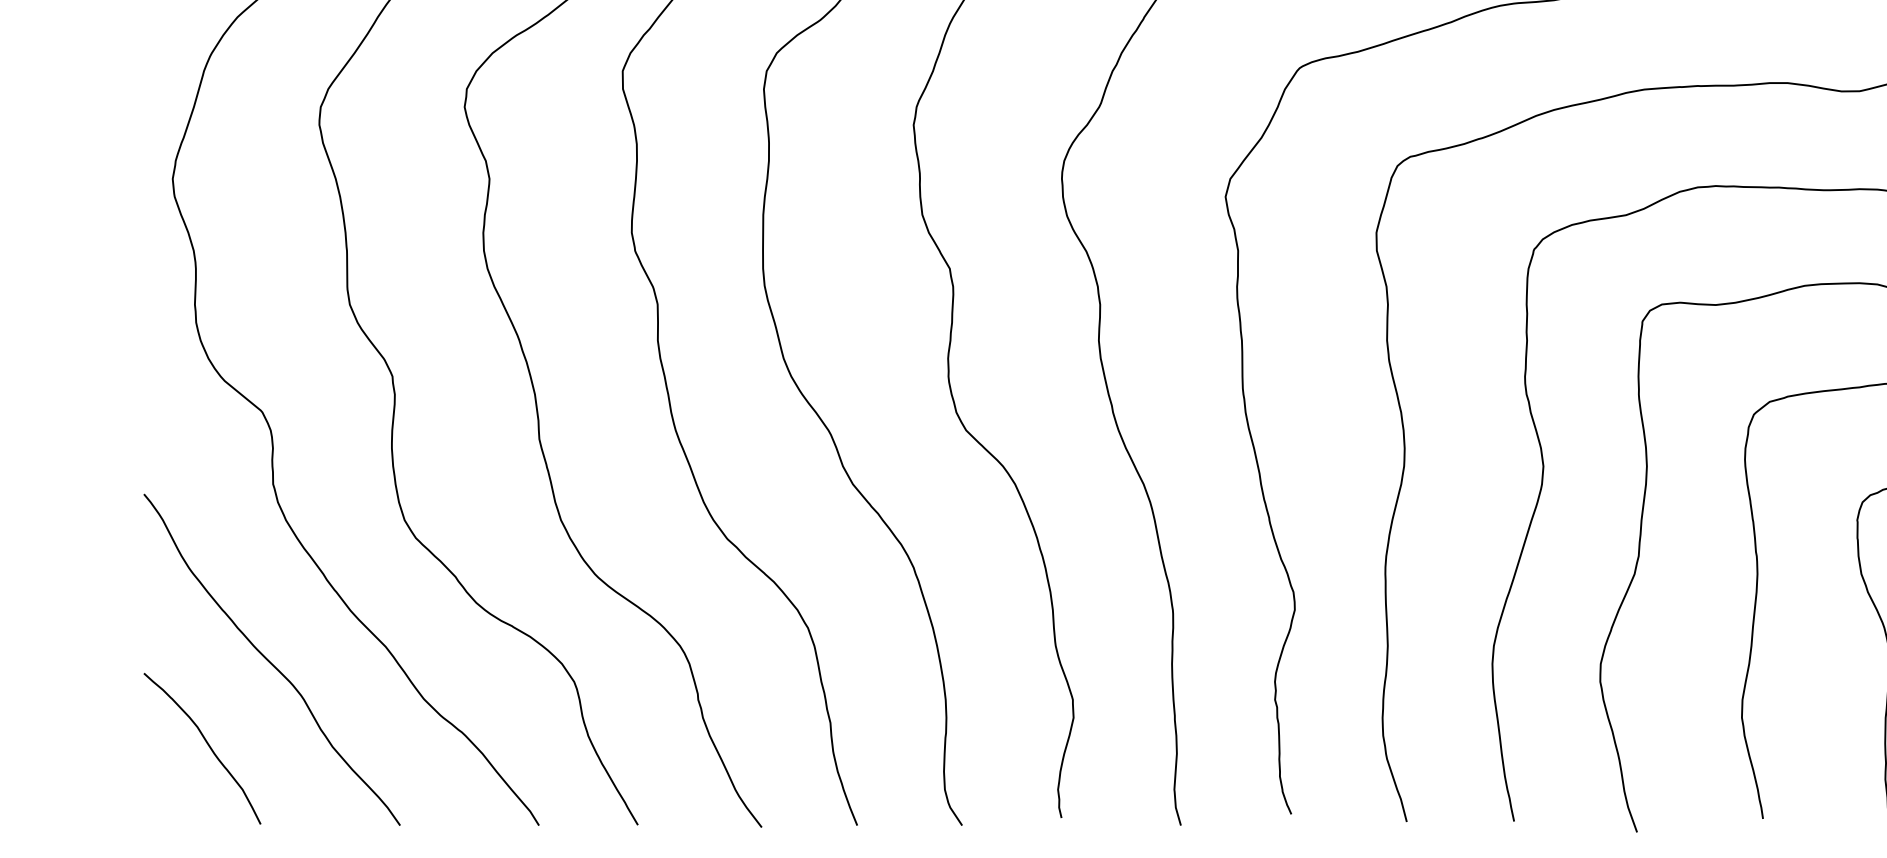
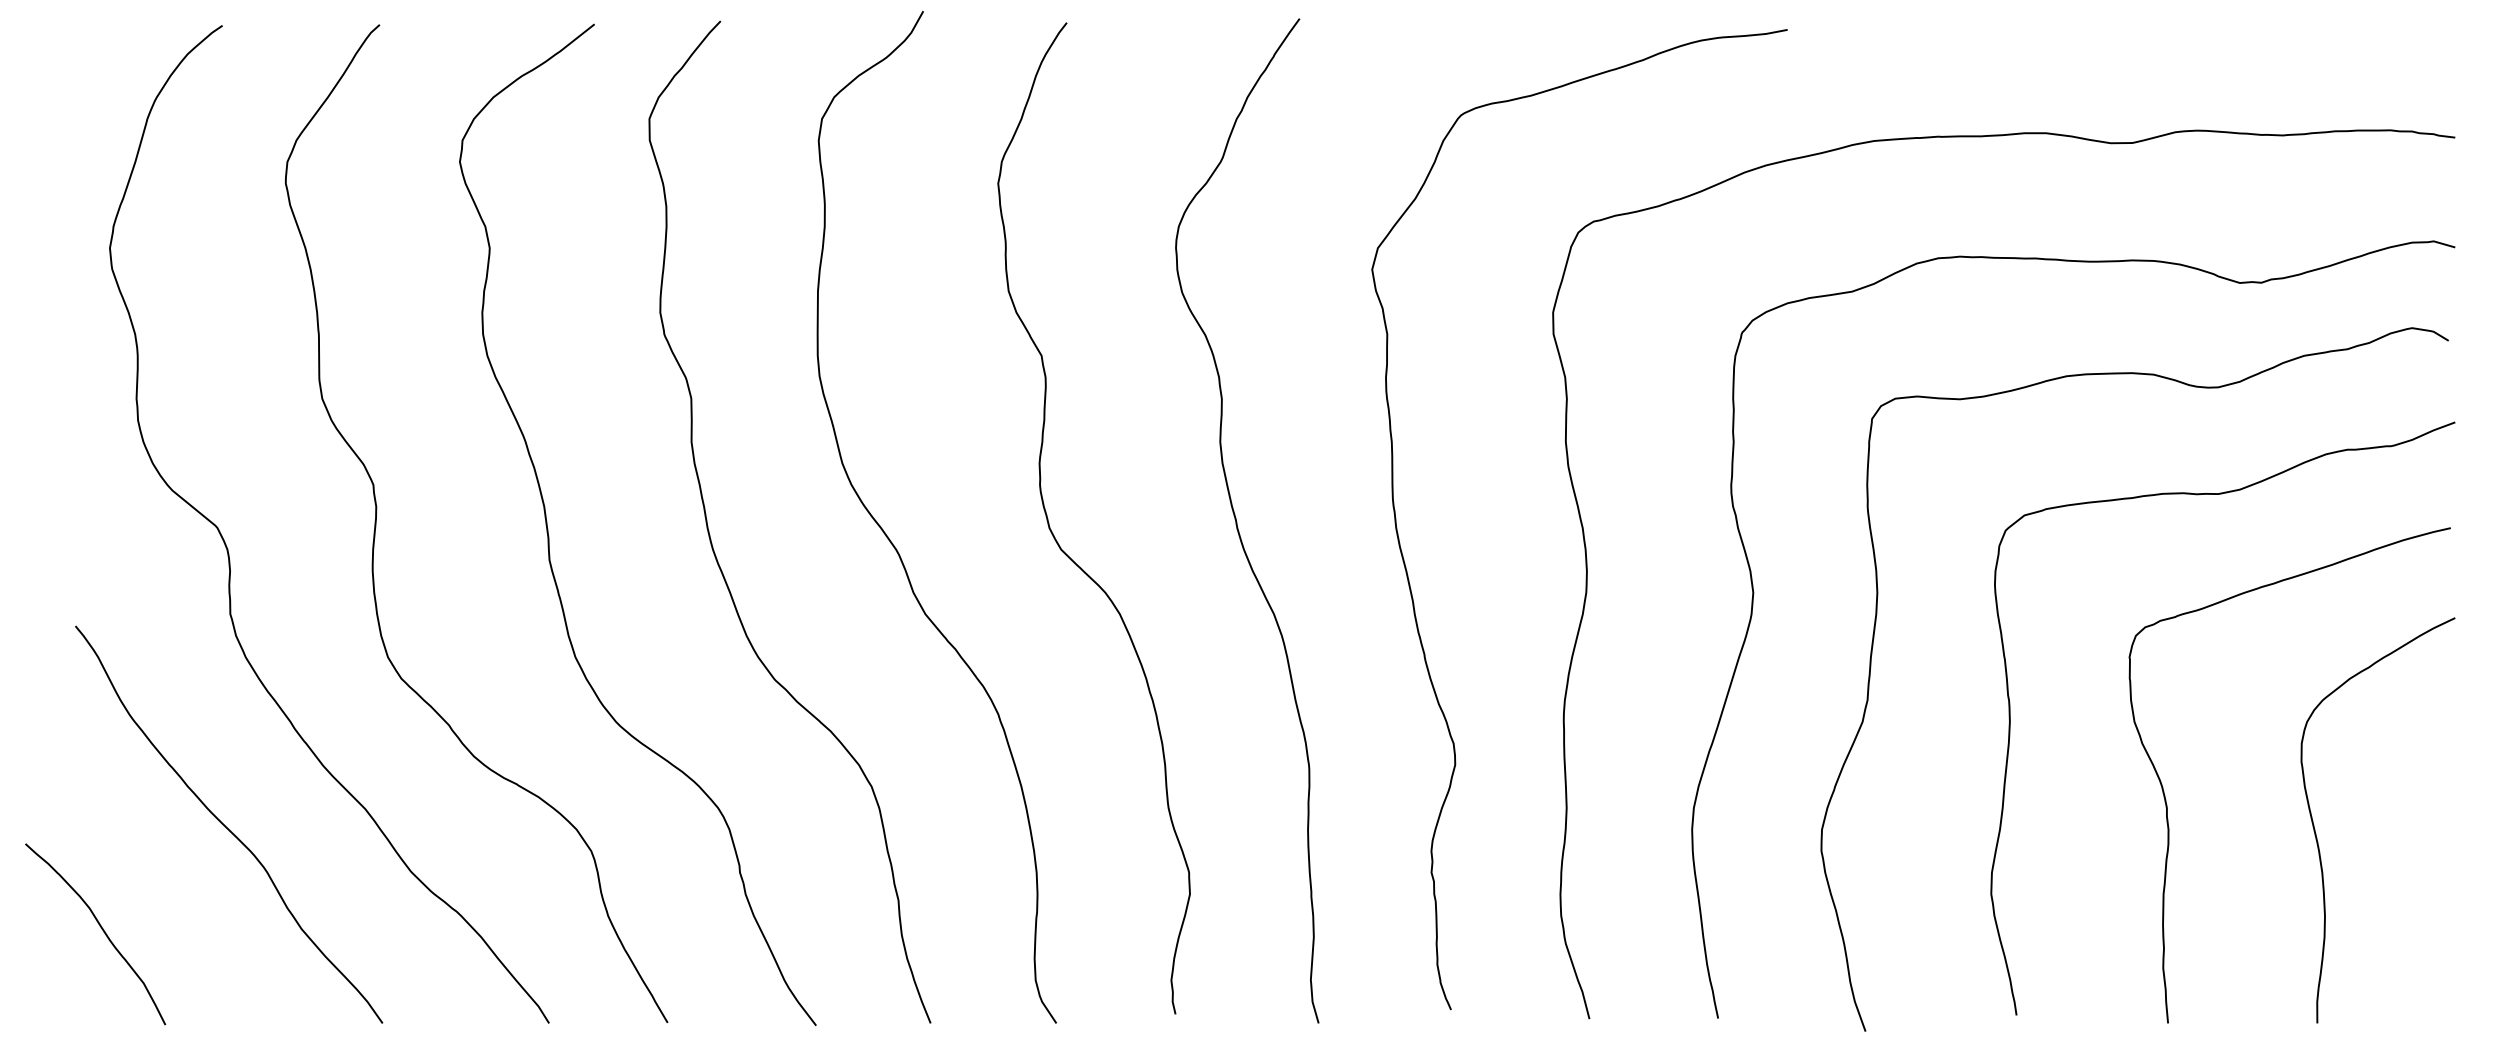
curve: (207, 744) -> (101, 929), moved

